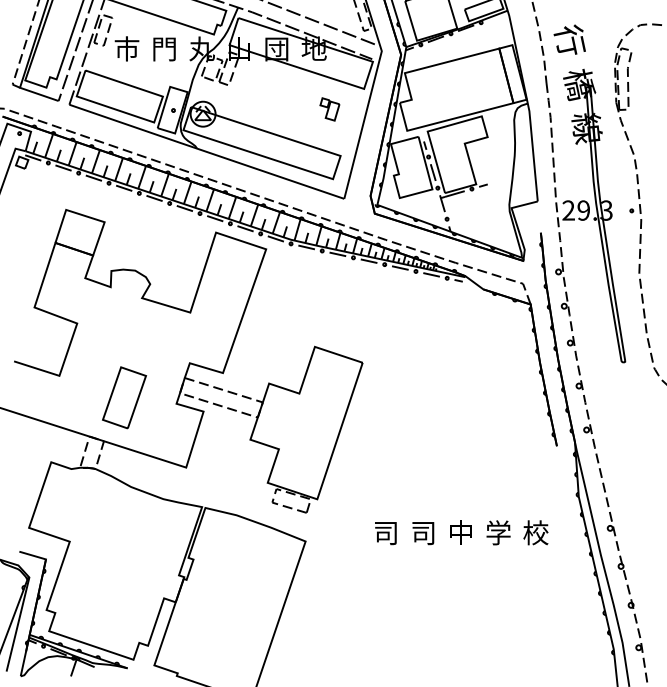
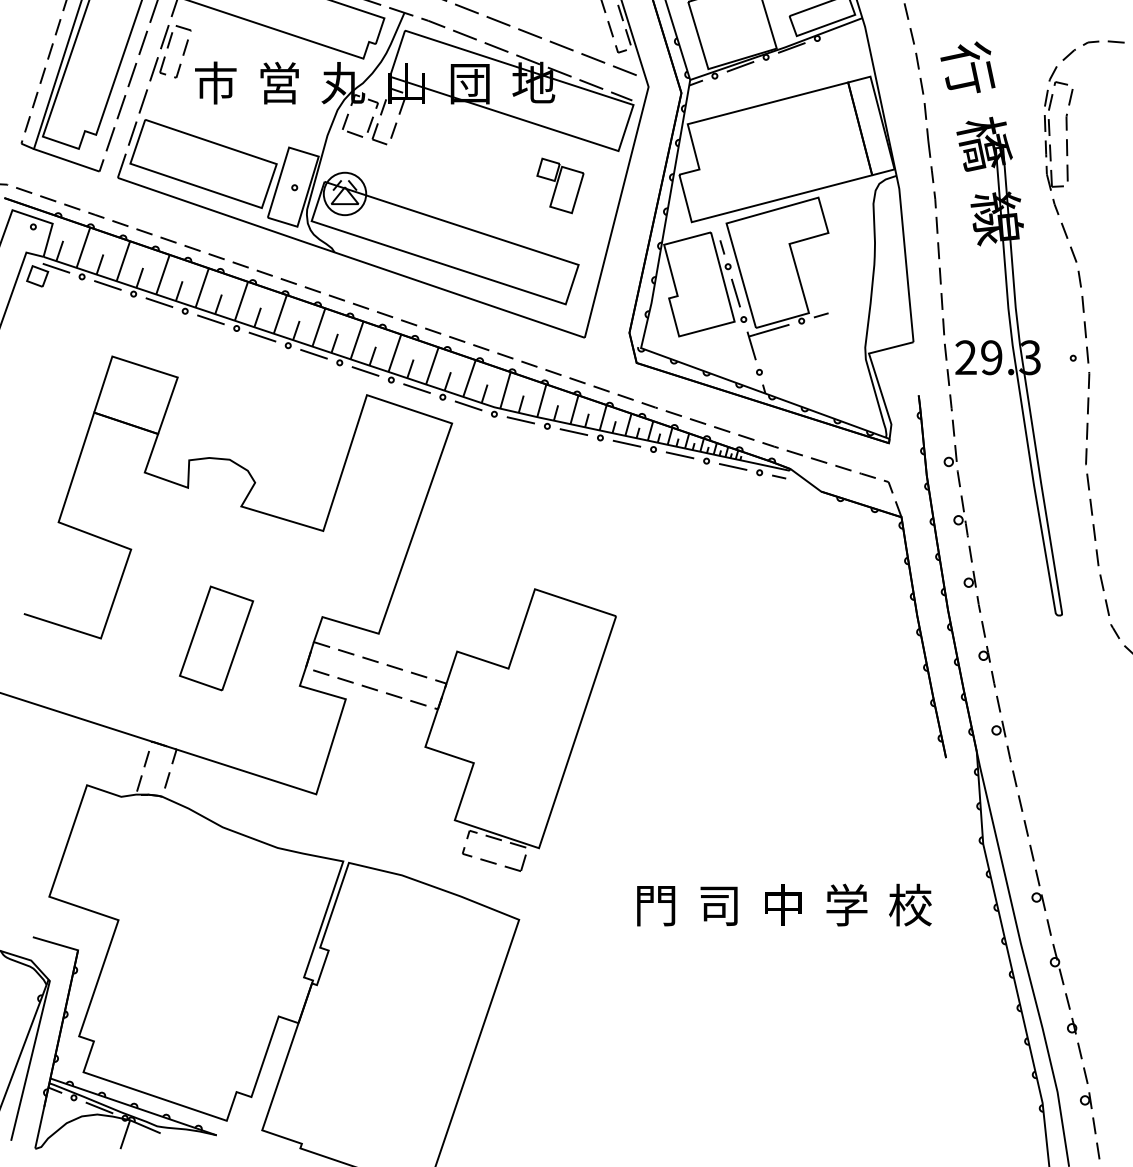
text: (164, 48) -> (279, 82), 門 -> 営
part: (329, 109) -> (559, 185), size x1.43
part: (124, 397) -> (216, 637), moved
text: (386, 533) -> (656, 906), 司 -> 門

